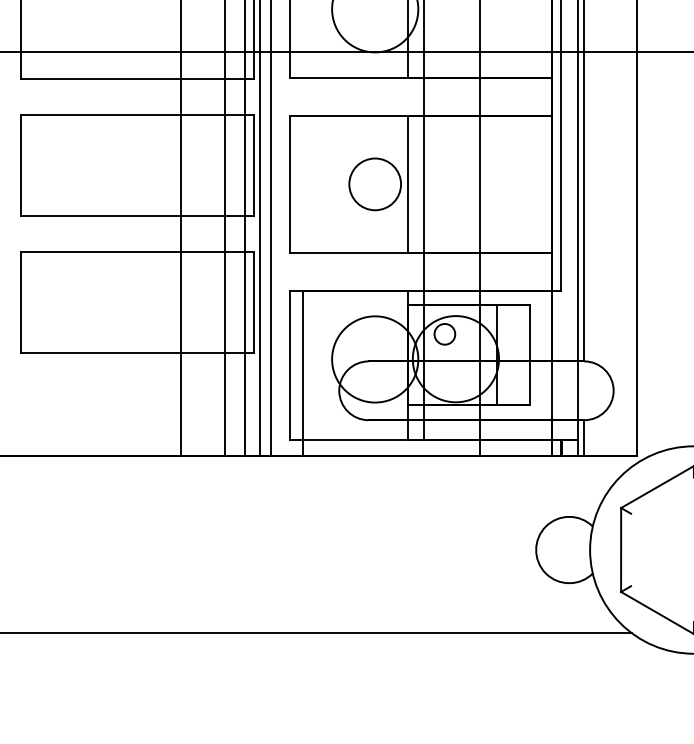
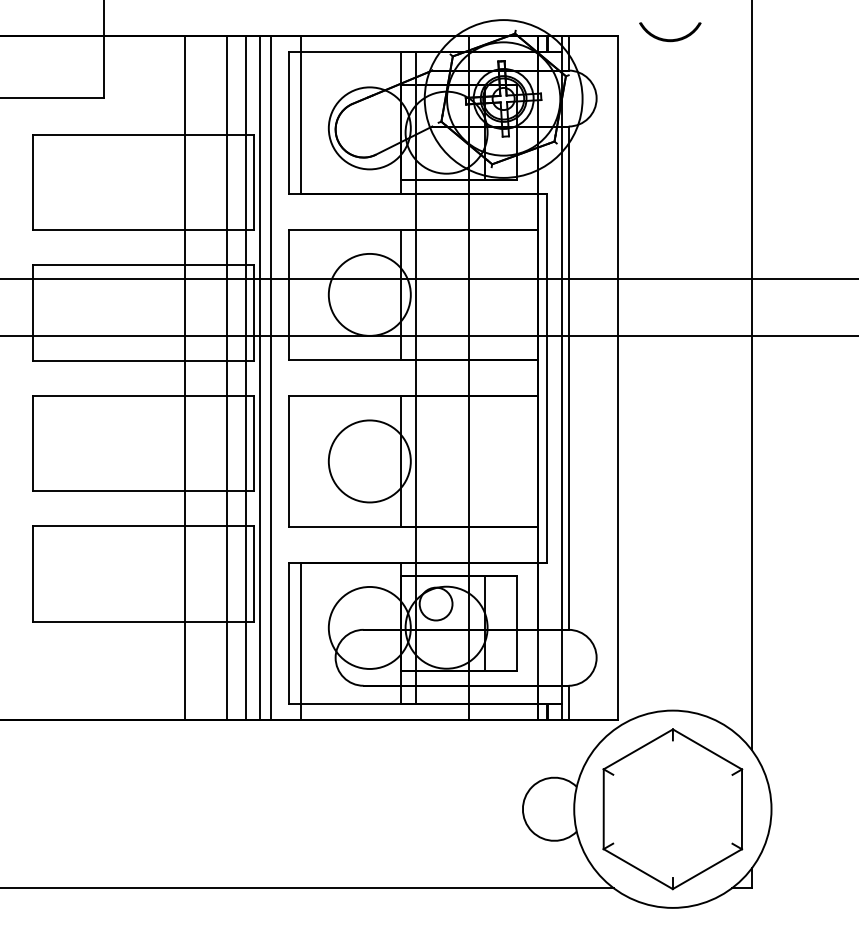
circle: (374, 184) -> (369, 461), size x1.67
circle: (444, 333) -> (435, 603), size x1.67

